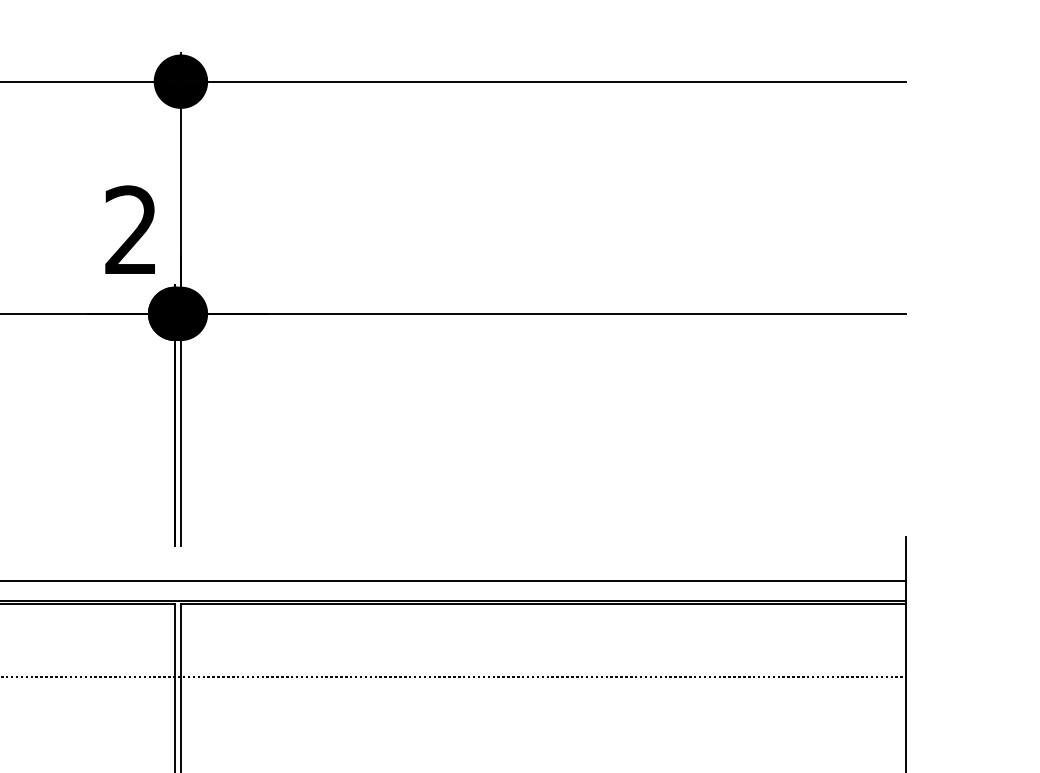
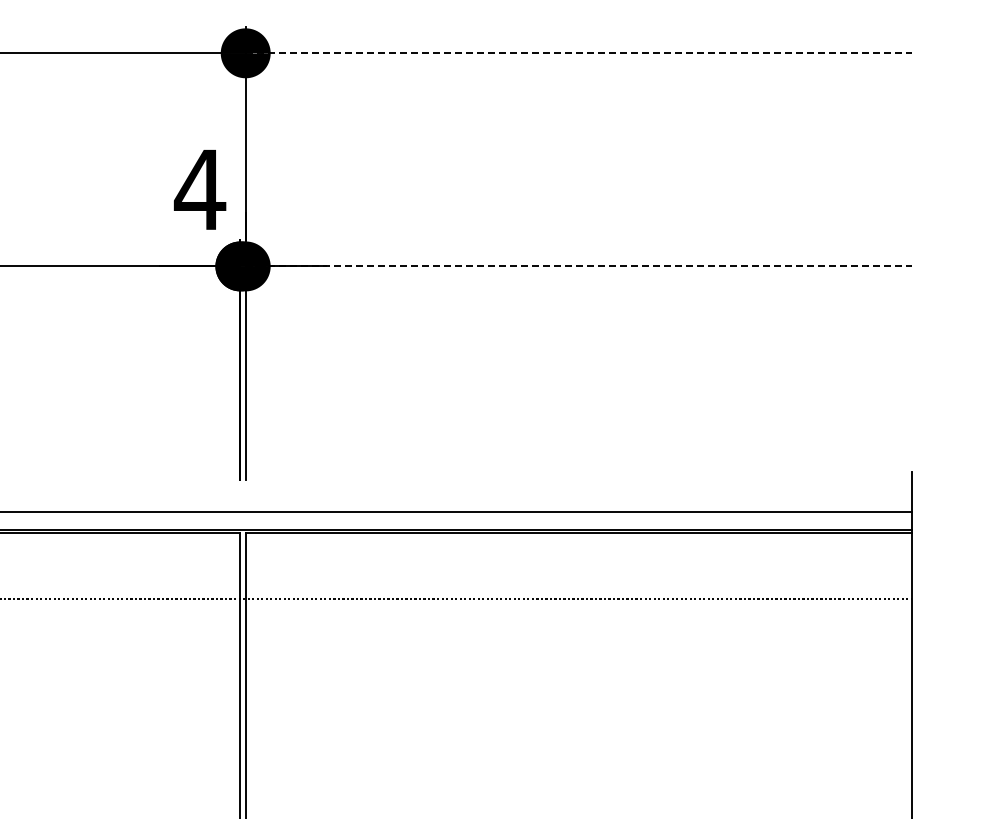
line: (543, 81) -> (578, 53), solid -> dashed
text: (130, 228) -> (199, 188), 2 -> 4
line: (543, 313) -> (578, 266), solid -> dashed

